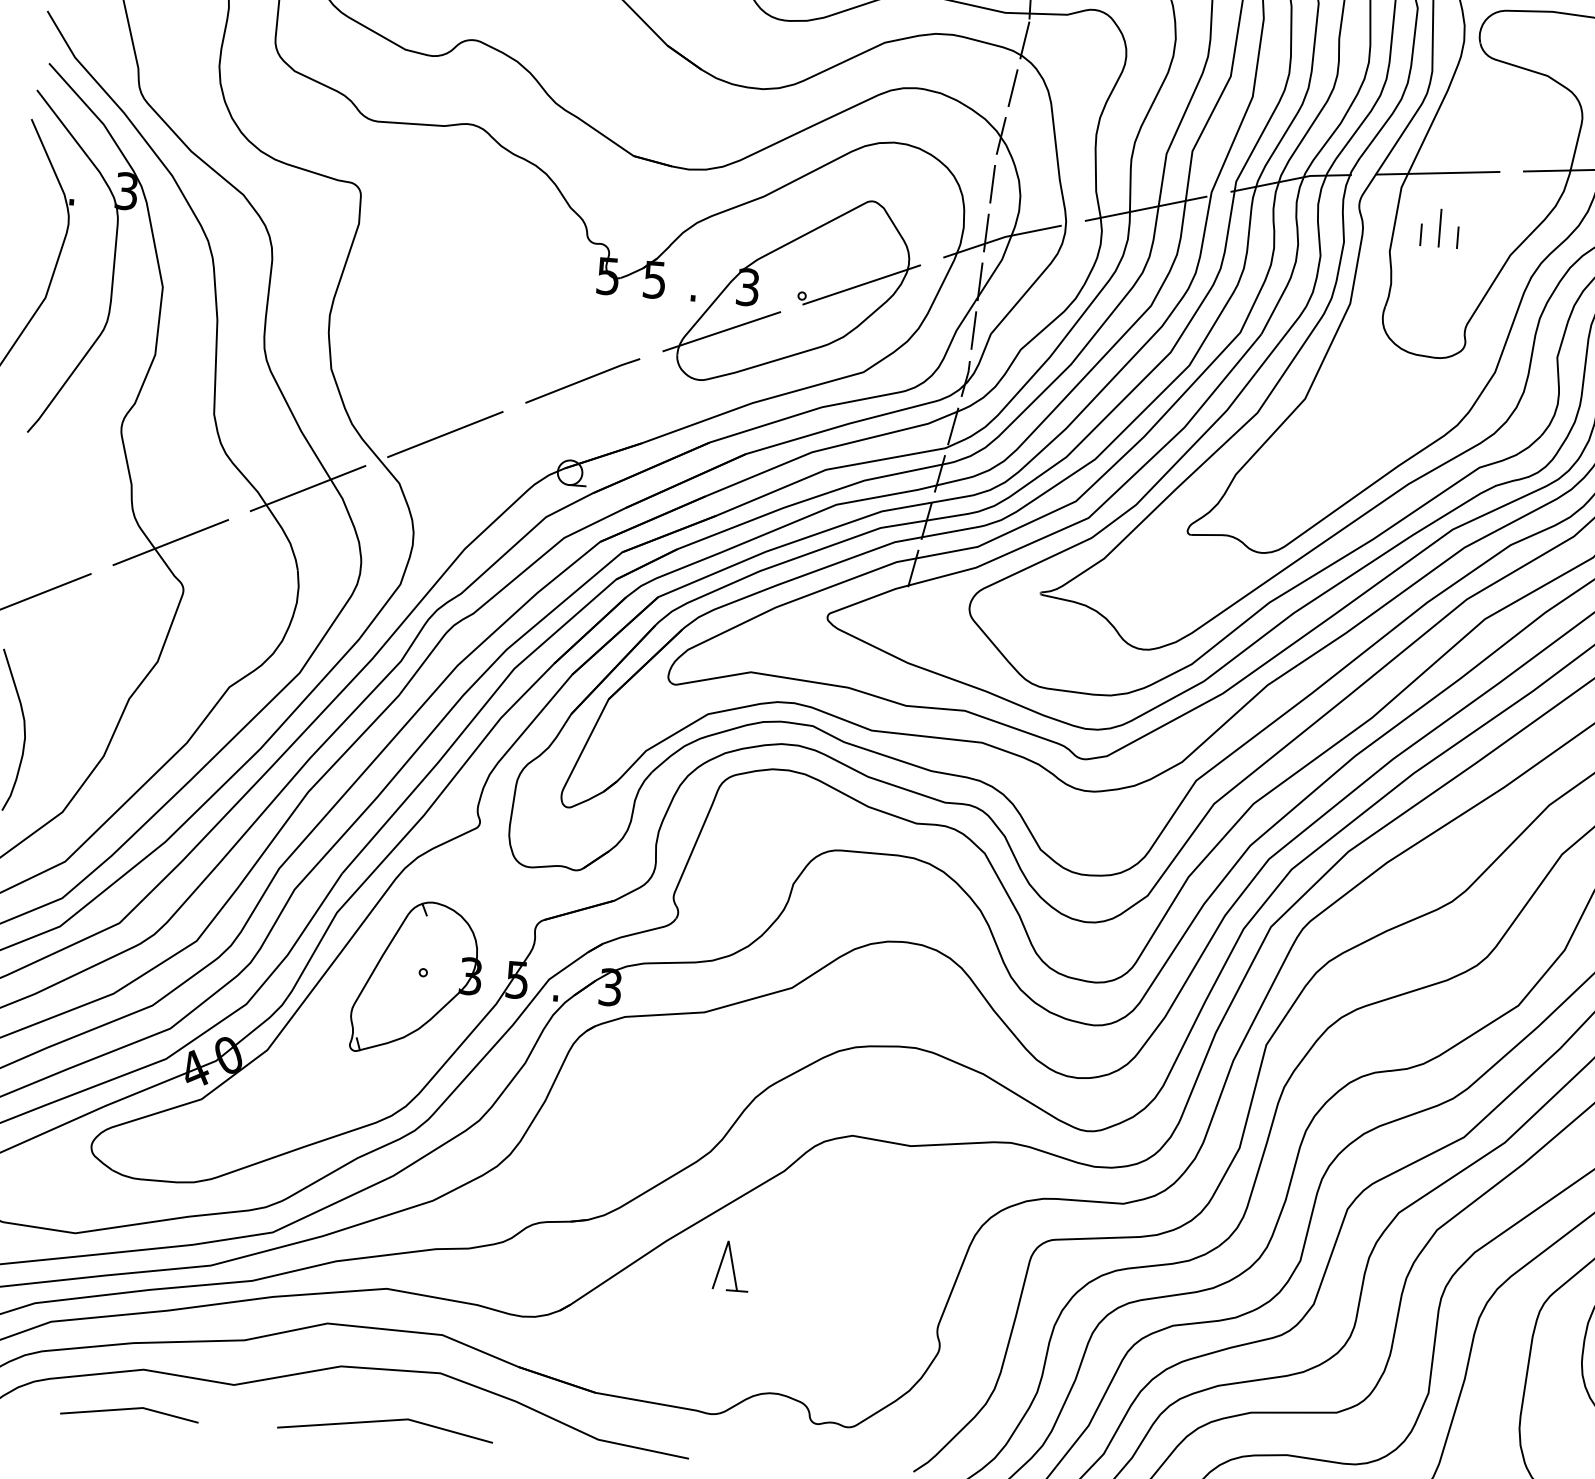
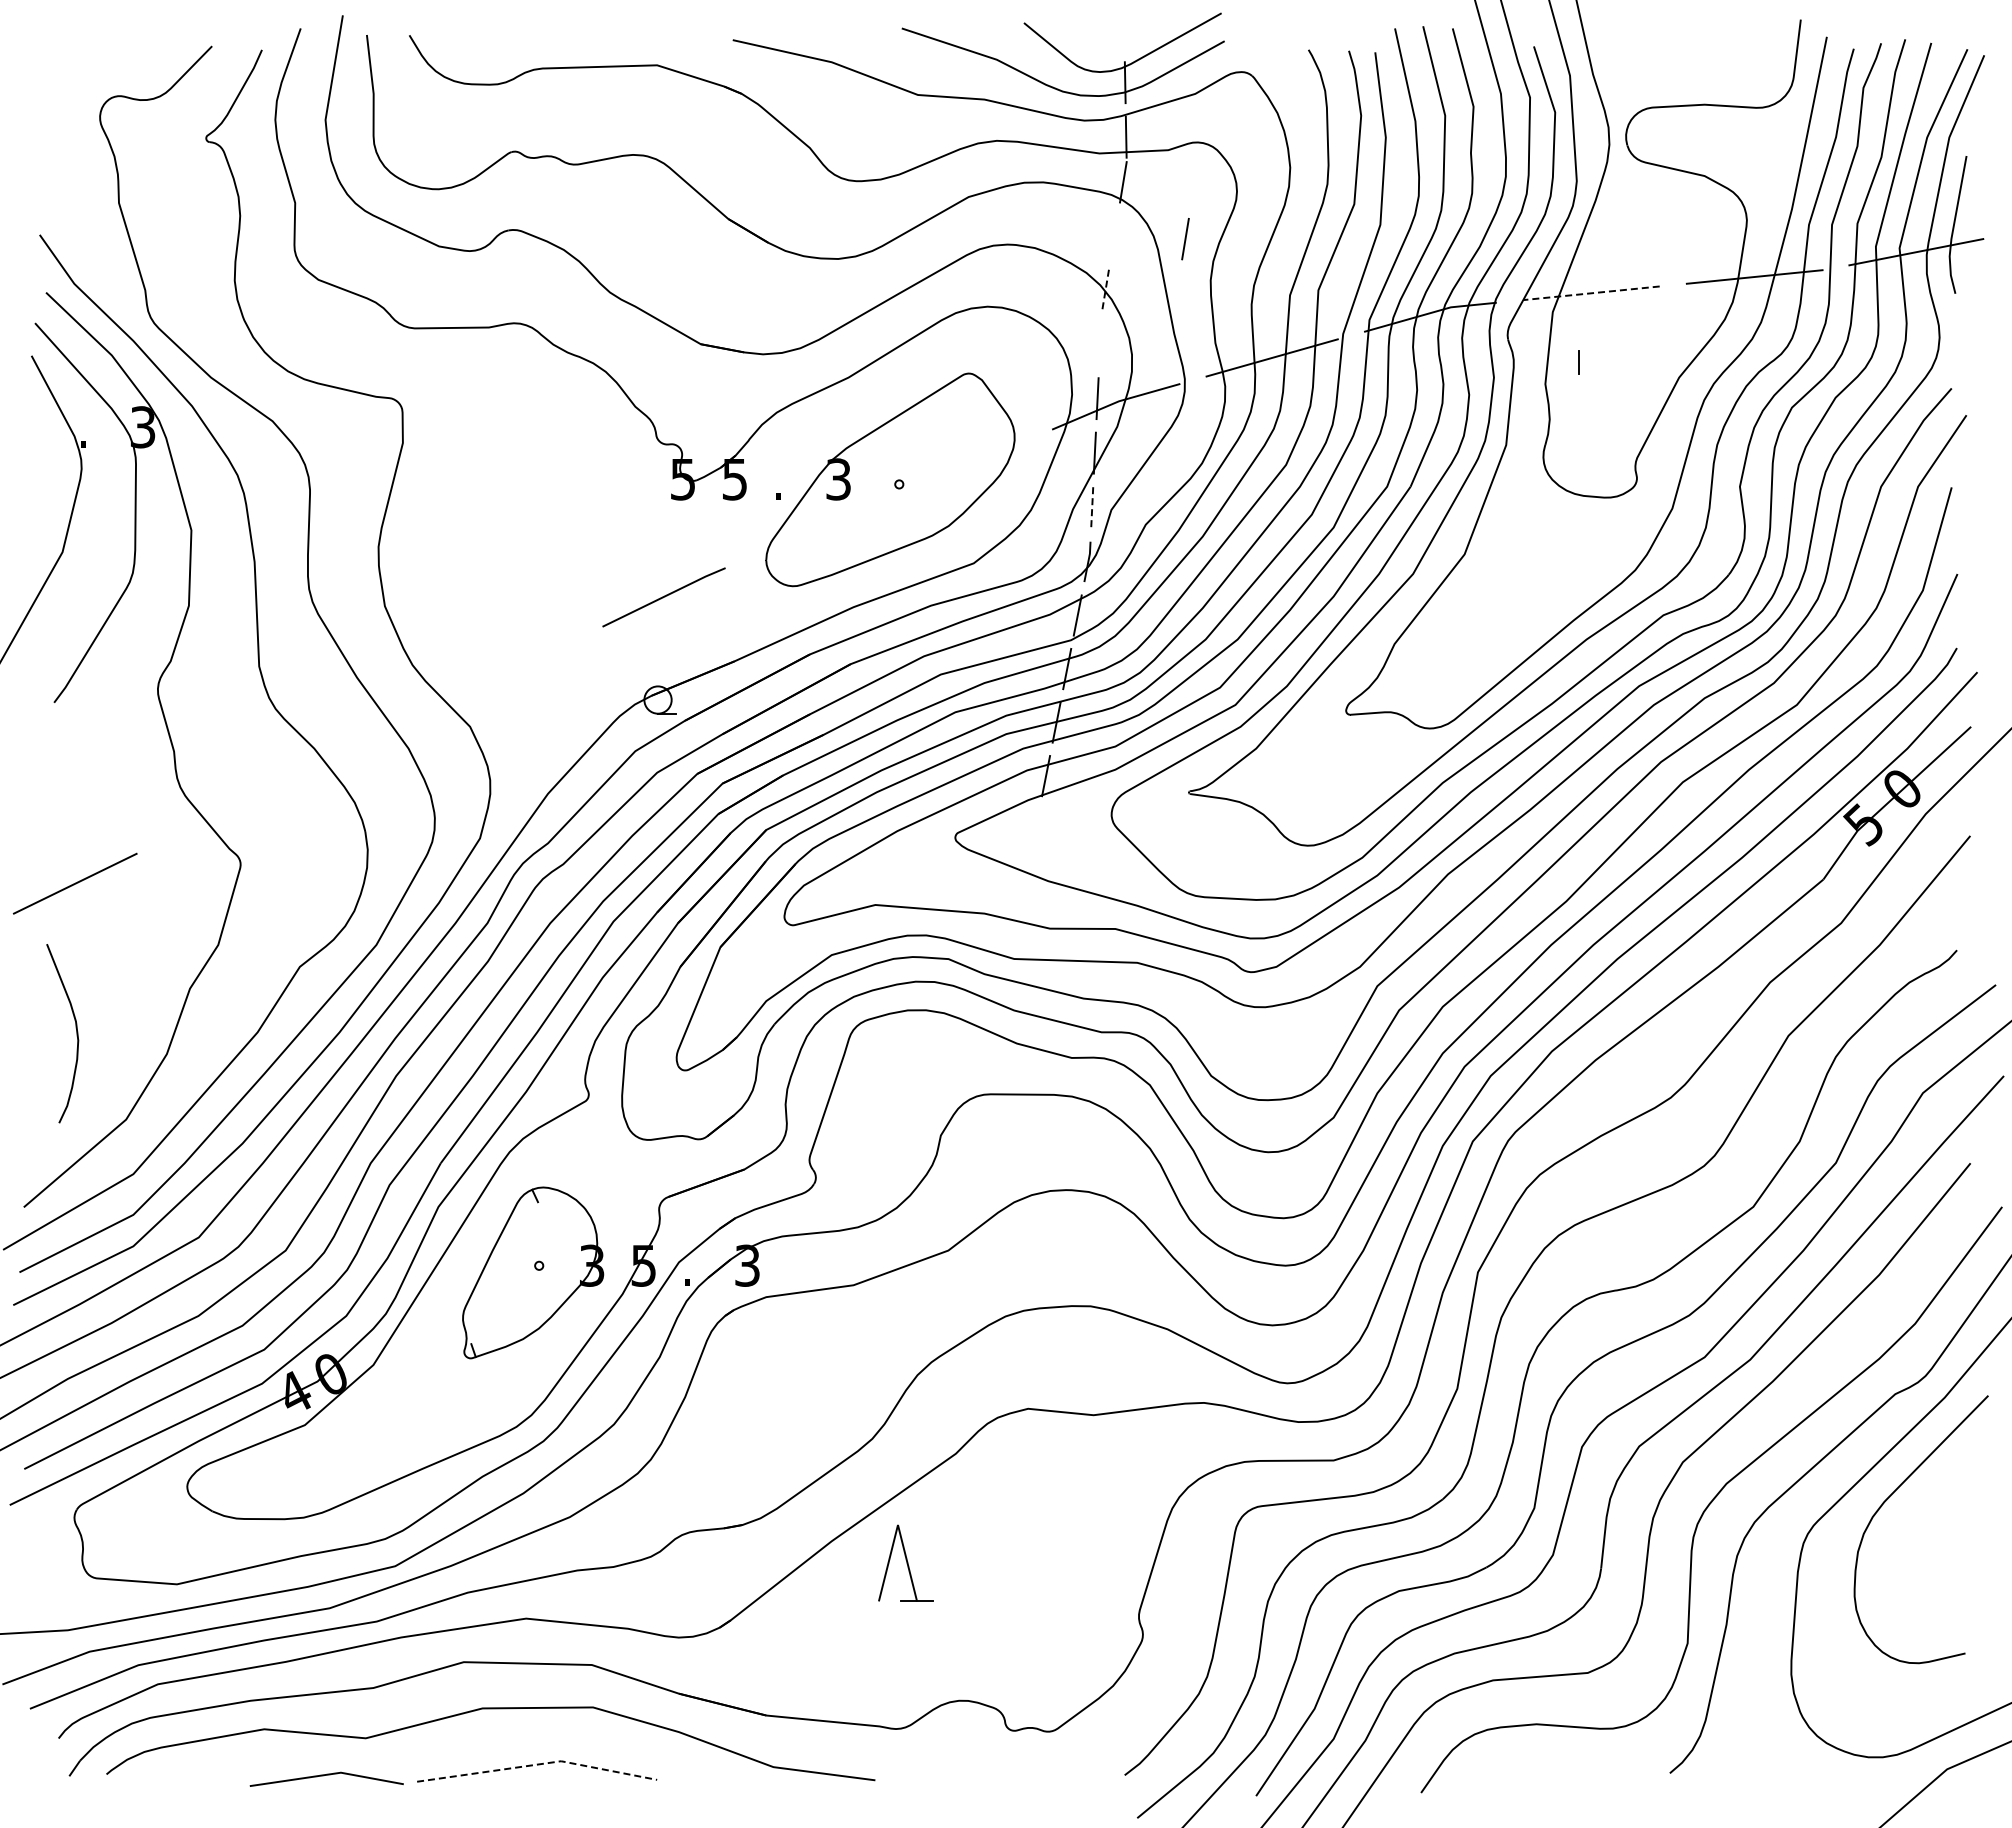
line: (1013, 88) -> (1185, 239), moved
line: (1001, 136) -> (1105, 290), solid -> dashed
line: (1437, 173) -> (1591, 293), solid -> dashed
line: (992, 183) -> (1100, 343), removed
line: (1439, 227) -> (1598, 353), removed
line: (1456, 237) -> (1618, 362), removed
line: (861, 284) -> (964, 466), removed
line: (721, 331) -> (813, 530), removed
line: (974, 331) -> (1092, 508), solid -> dashed
line: (445, 434) -> (516, 668), removed
line: (308, 488) -> (369, 740), removed
line: (170, 542) -> (222, 811), removed
part: (731, 1266) -> (905, 1563), size x1.4
line: (129, 1409) -> (326, 1775), moved
line: (387, 1420) -> (538, 1764), solid -> dashed

